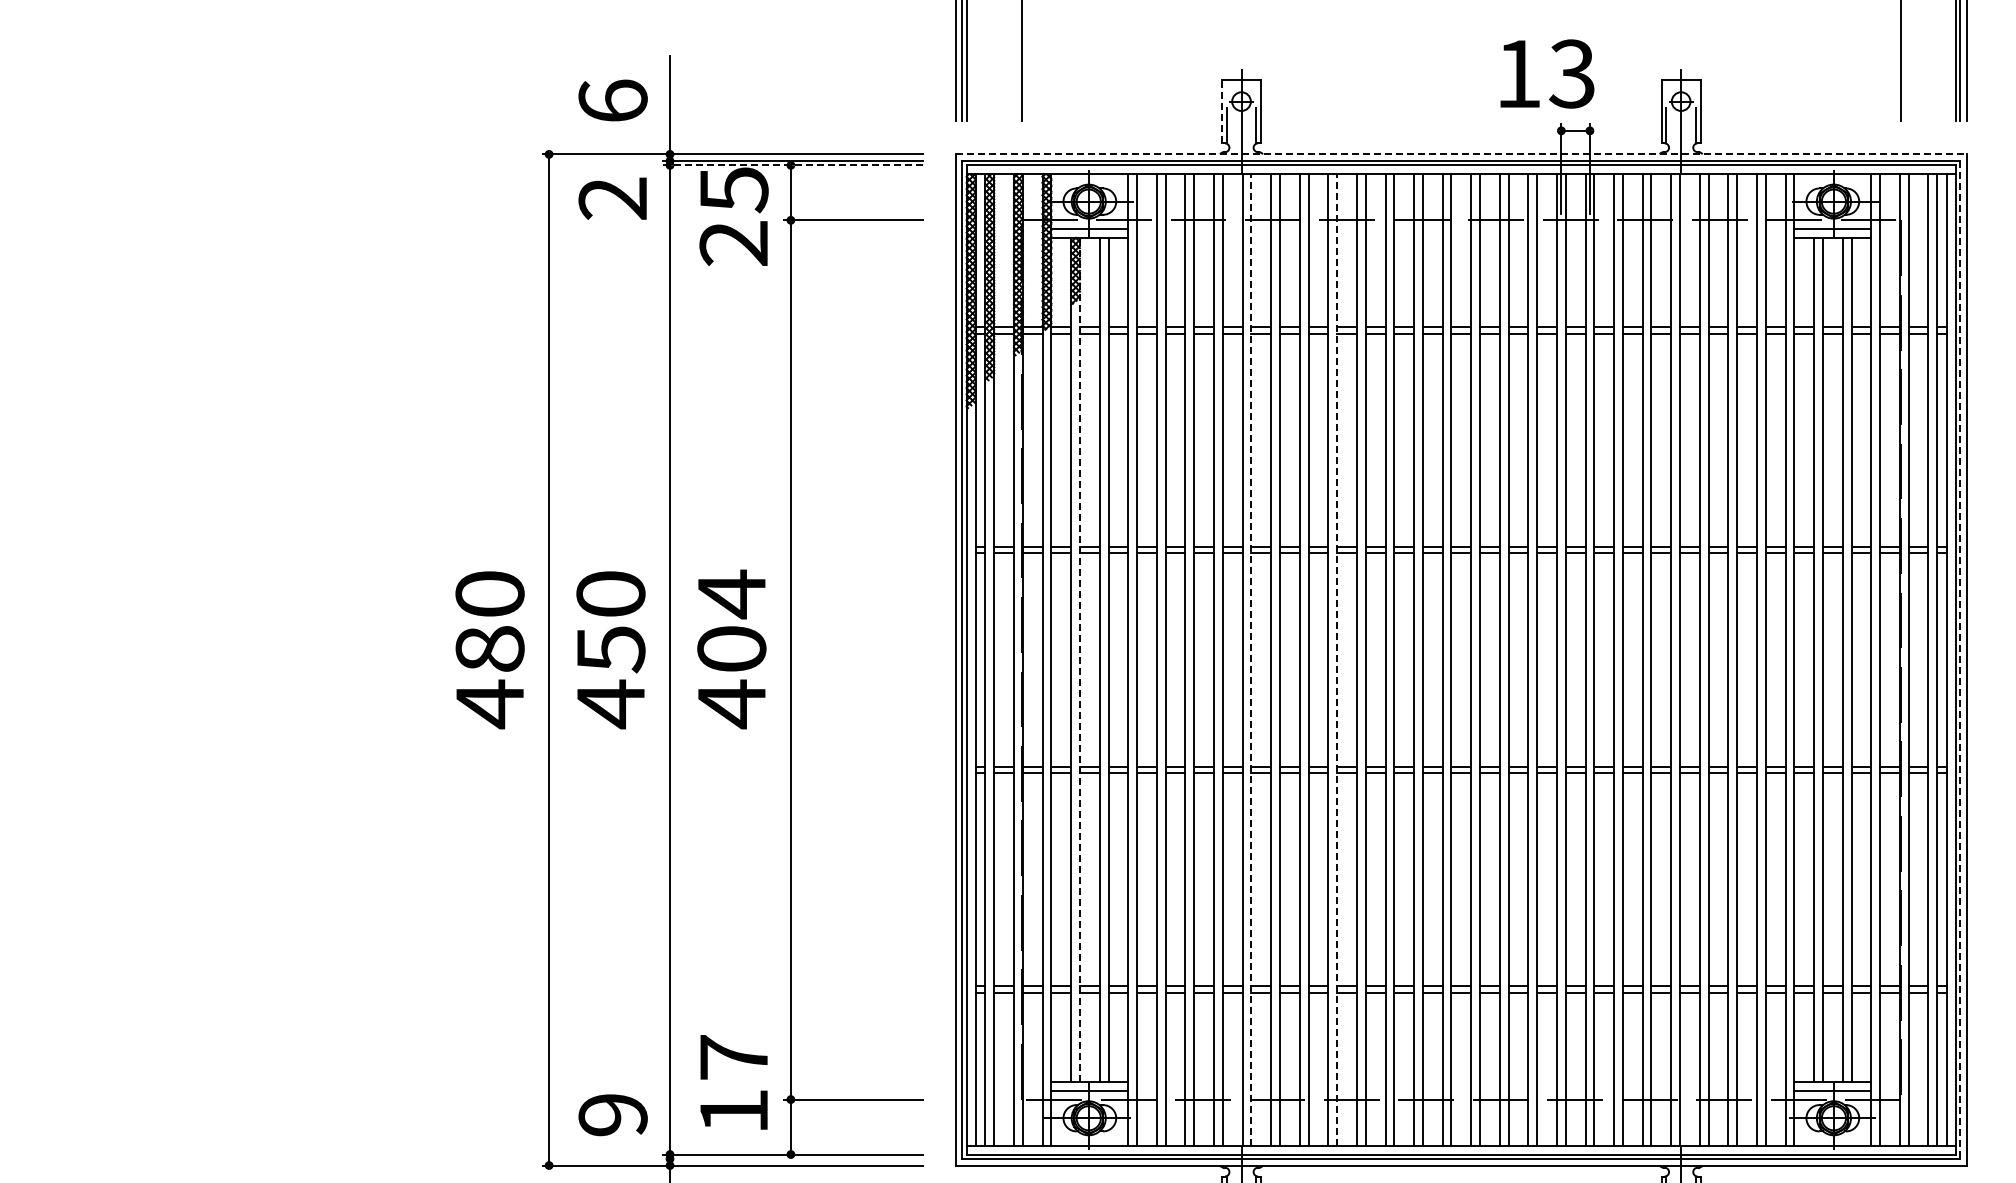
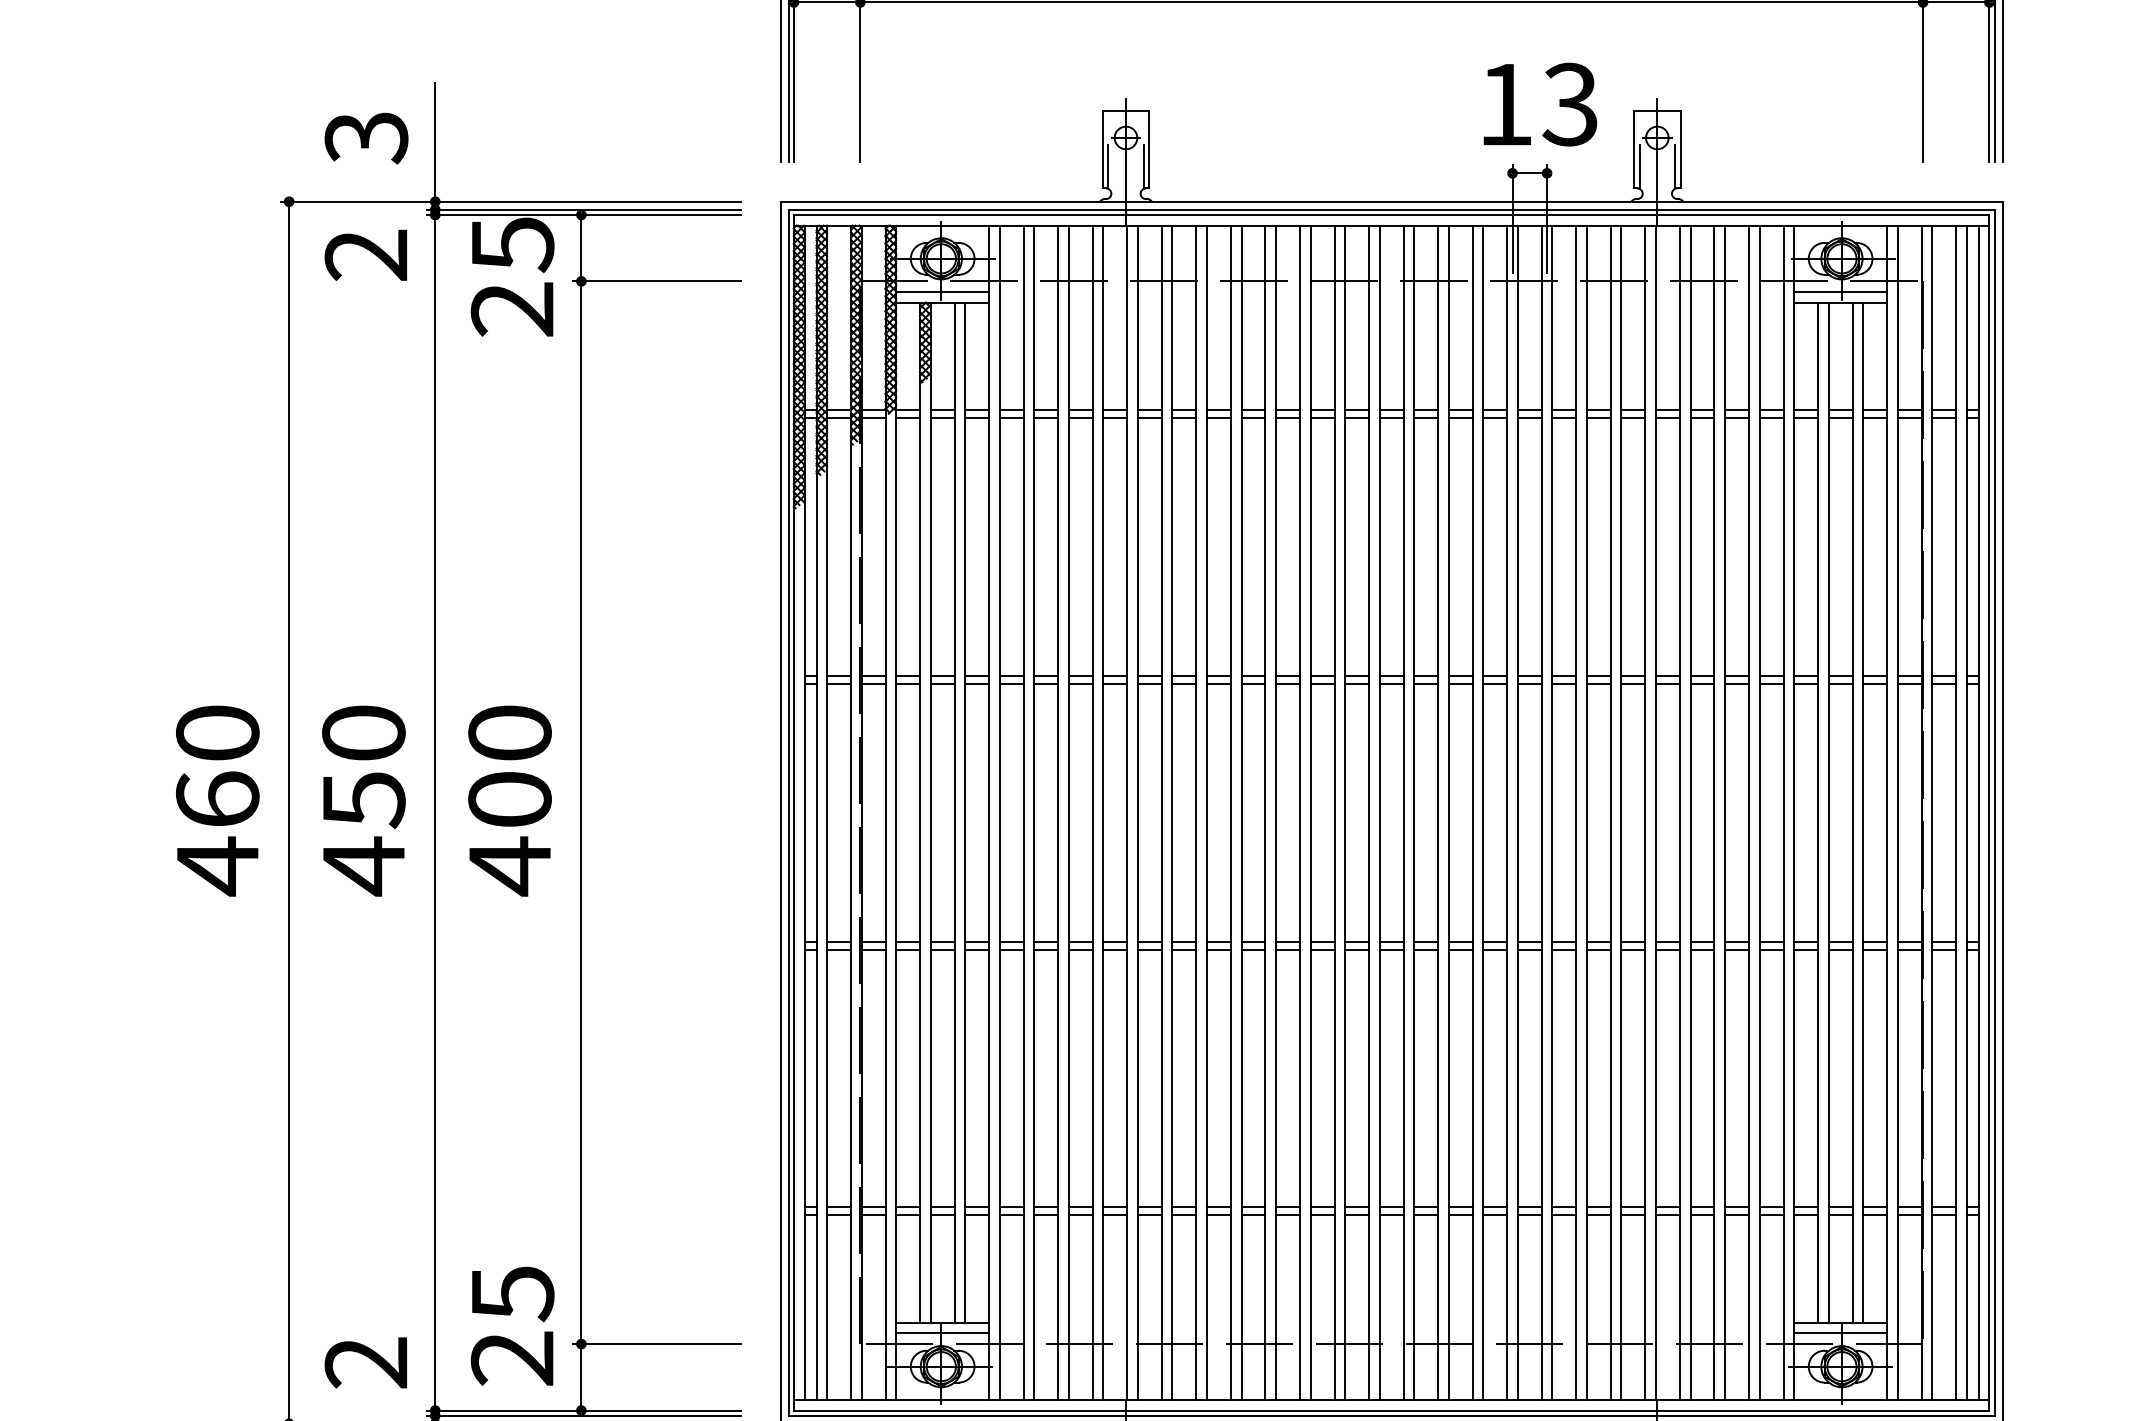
text: (1547, 73) -> (1540, 103), moved
text: (612, 101) -> (365, 137), 6 -> 3
line: (1222, 111) -> (1102, 149), dashed -> solid
line: (1461, 154) -> (1391, 201), dashed -> solid
line: (793, 165) -> (584, 215), dashed -> solid
text: (731, 594) -> (509, 733), 404 -> 400
text: (489, 648) -> (217, 798), 480 -> 460
line: (1079, 659) -> (930, 812), dashed -> solid
line: (1251, 659) -> (1138, 812), dashed -> solid
line: (1337, 659) -> (1241, 812), dashed -> solid
line: (1960, 659) -> (1994, 812), dashed -> solid
text: (733, 1084) -> (511, 1325), 17 -> 25
text: (612, 1115) -> (365, 1363), 9 -> 2
line: (792, 1158) -> (583, 1415), added

